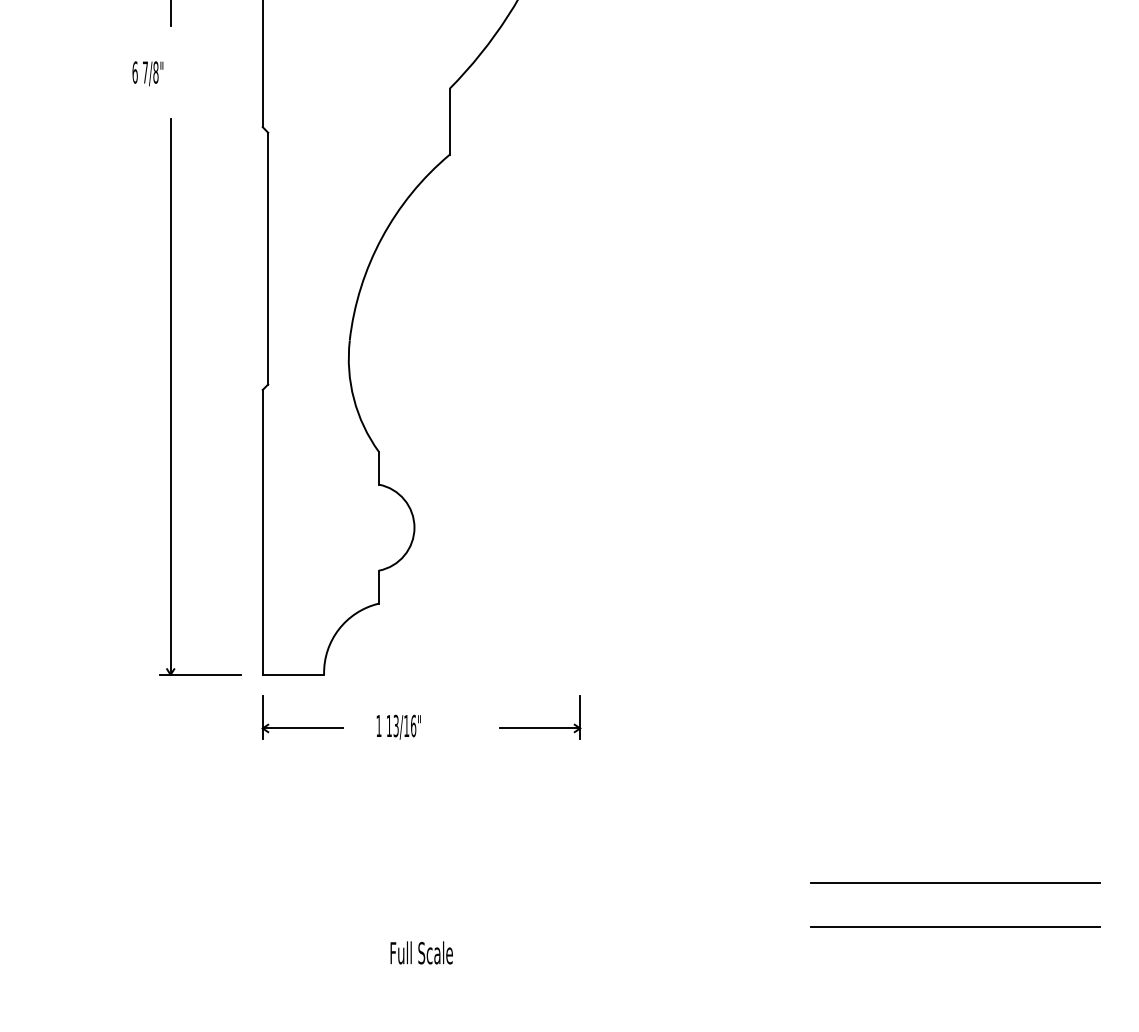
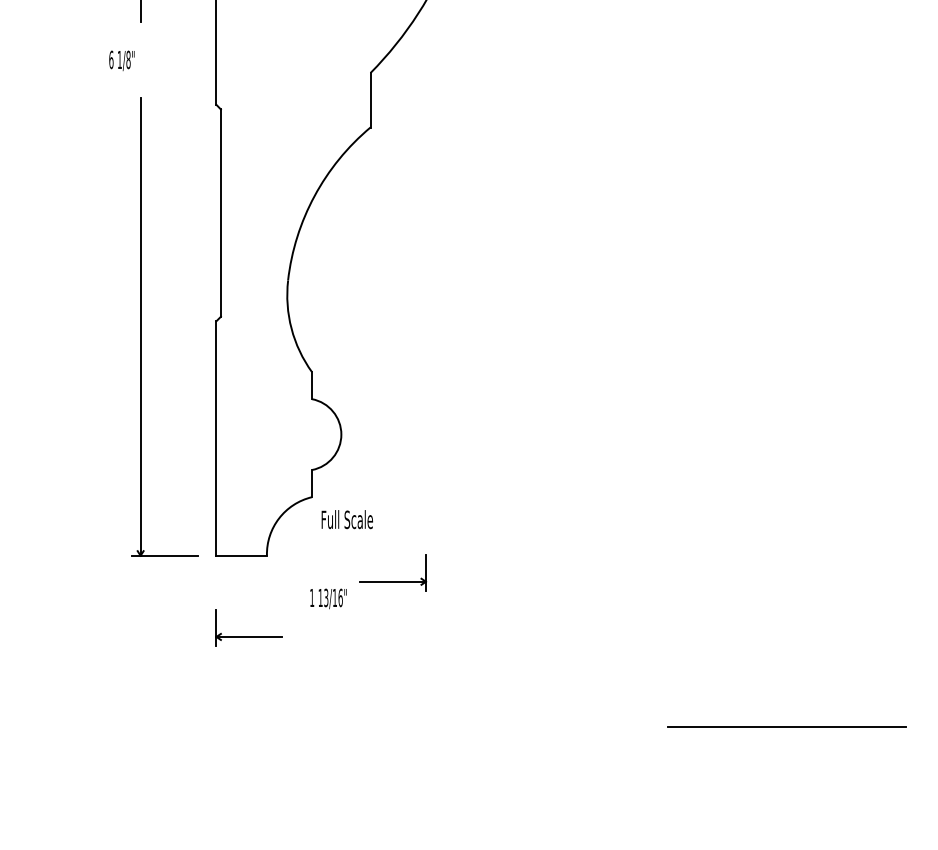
text: (145, 72) -> (119, 59), 7/8" -> 1/8"
part: (302, 727) -> (249, 636), moved
part: (540, 727) -> (393, 581), moved
line: (955, 926) -> (786, 762), removed
text: (421, 952) -> (347, 519), moved

